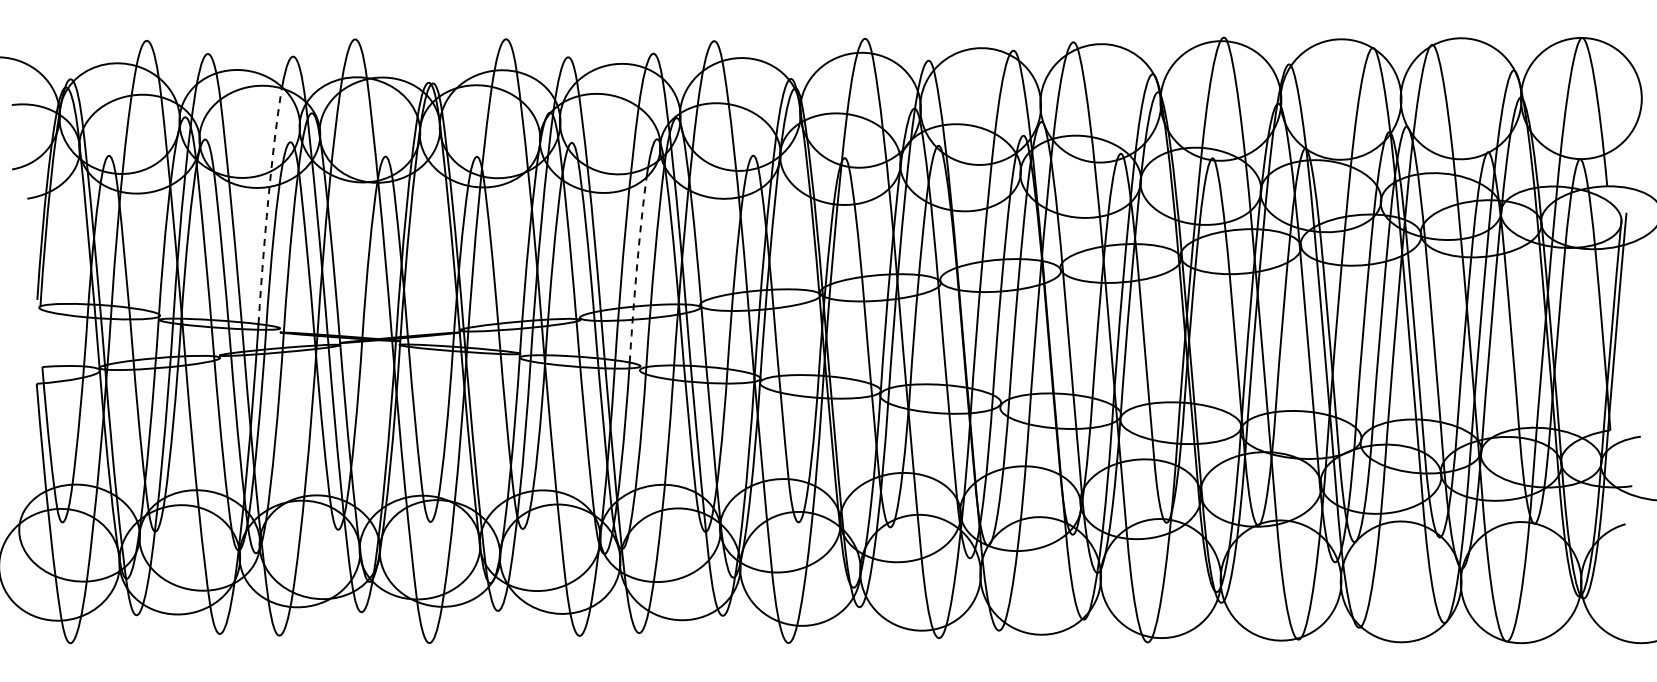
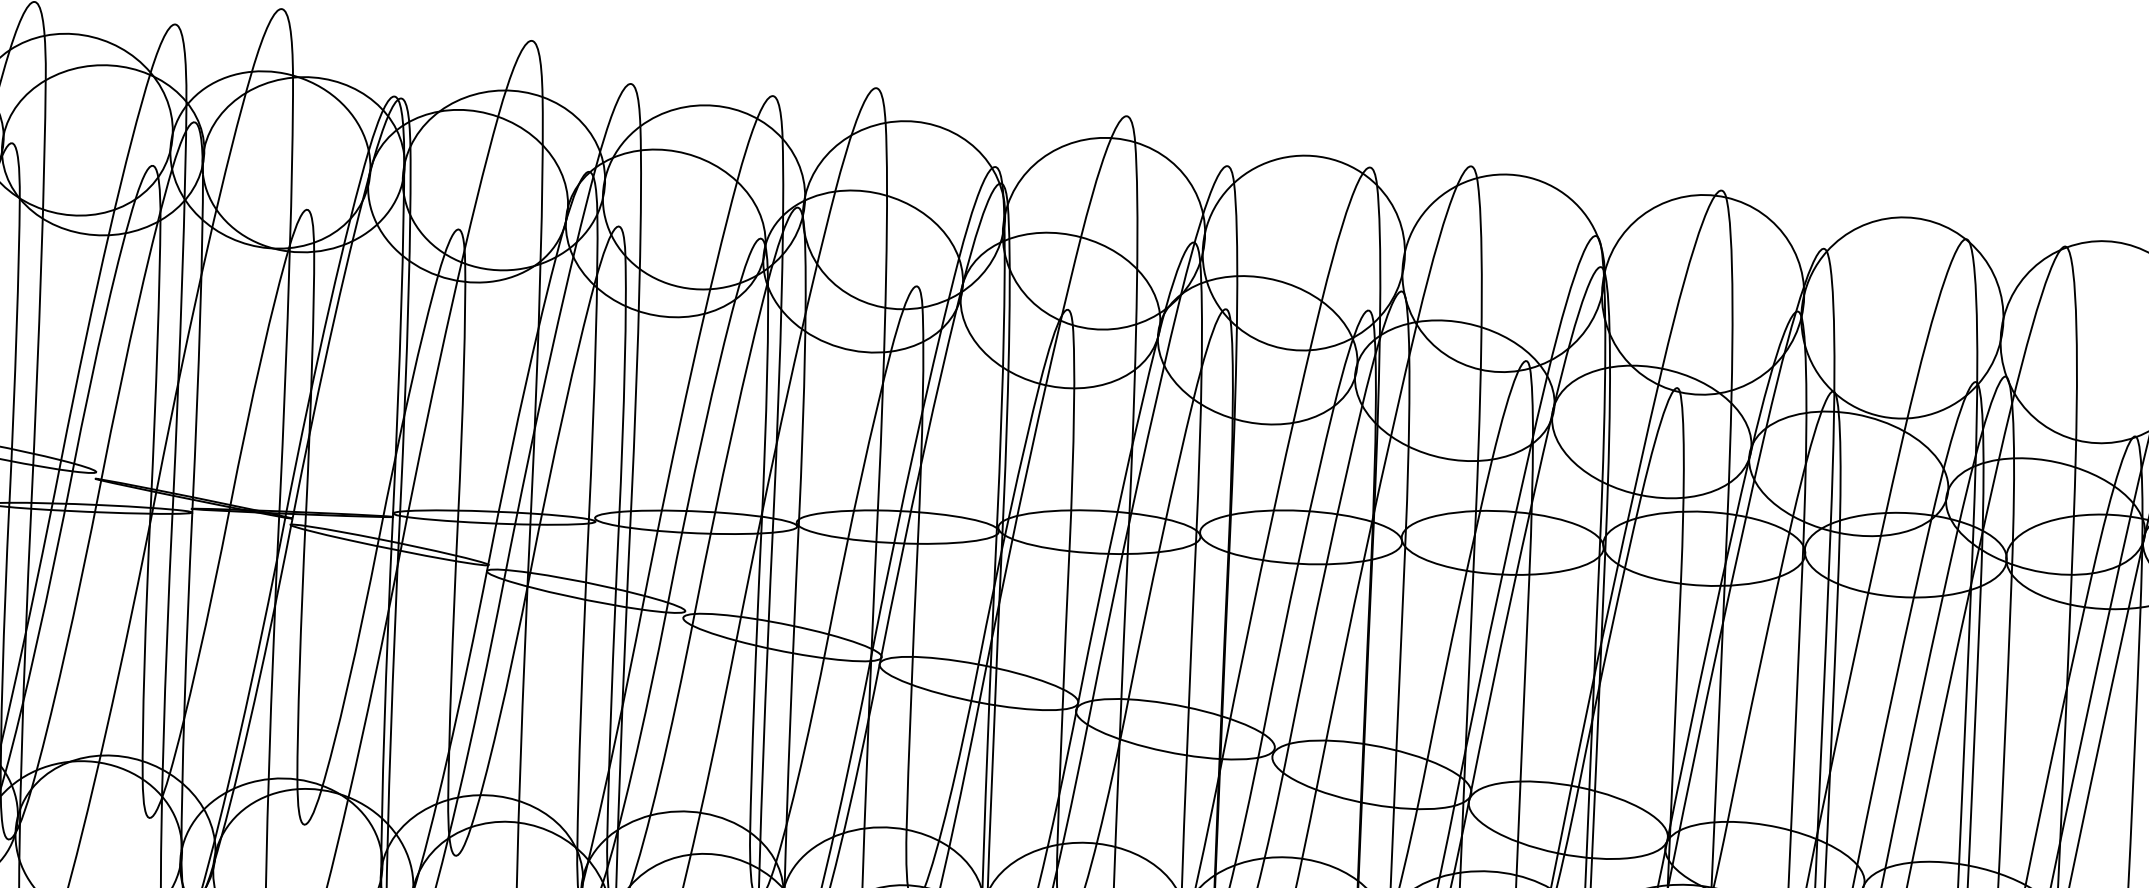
arc: (268, 201) -> (103, 259), dashed -> solid
arc: (637, 266) -> (701, 445), dashed -> solid

